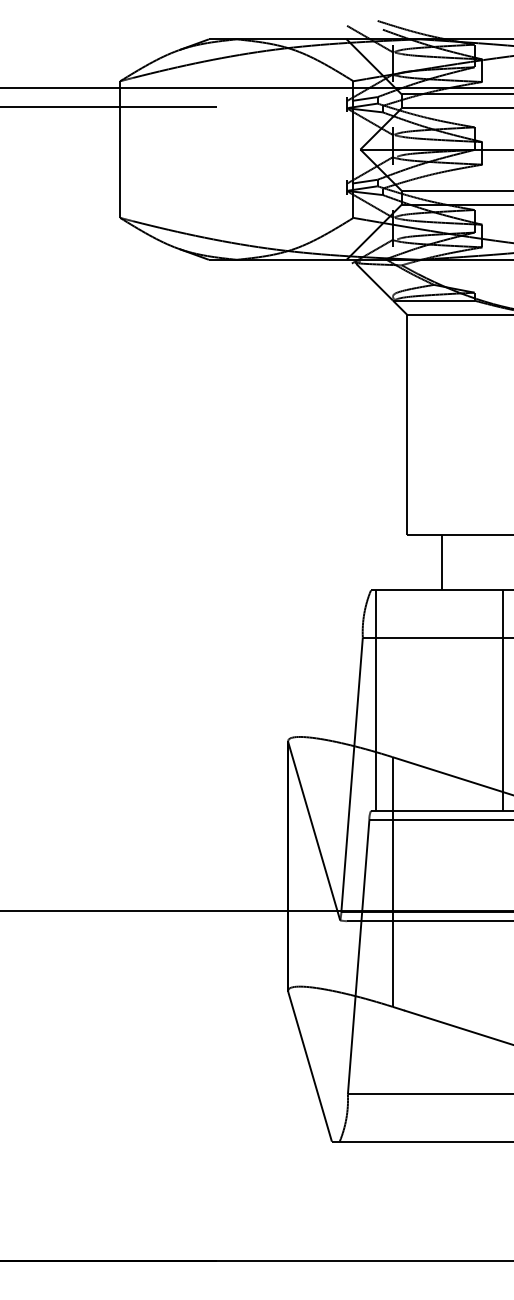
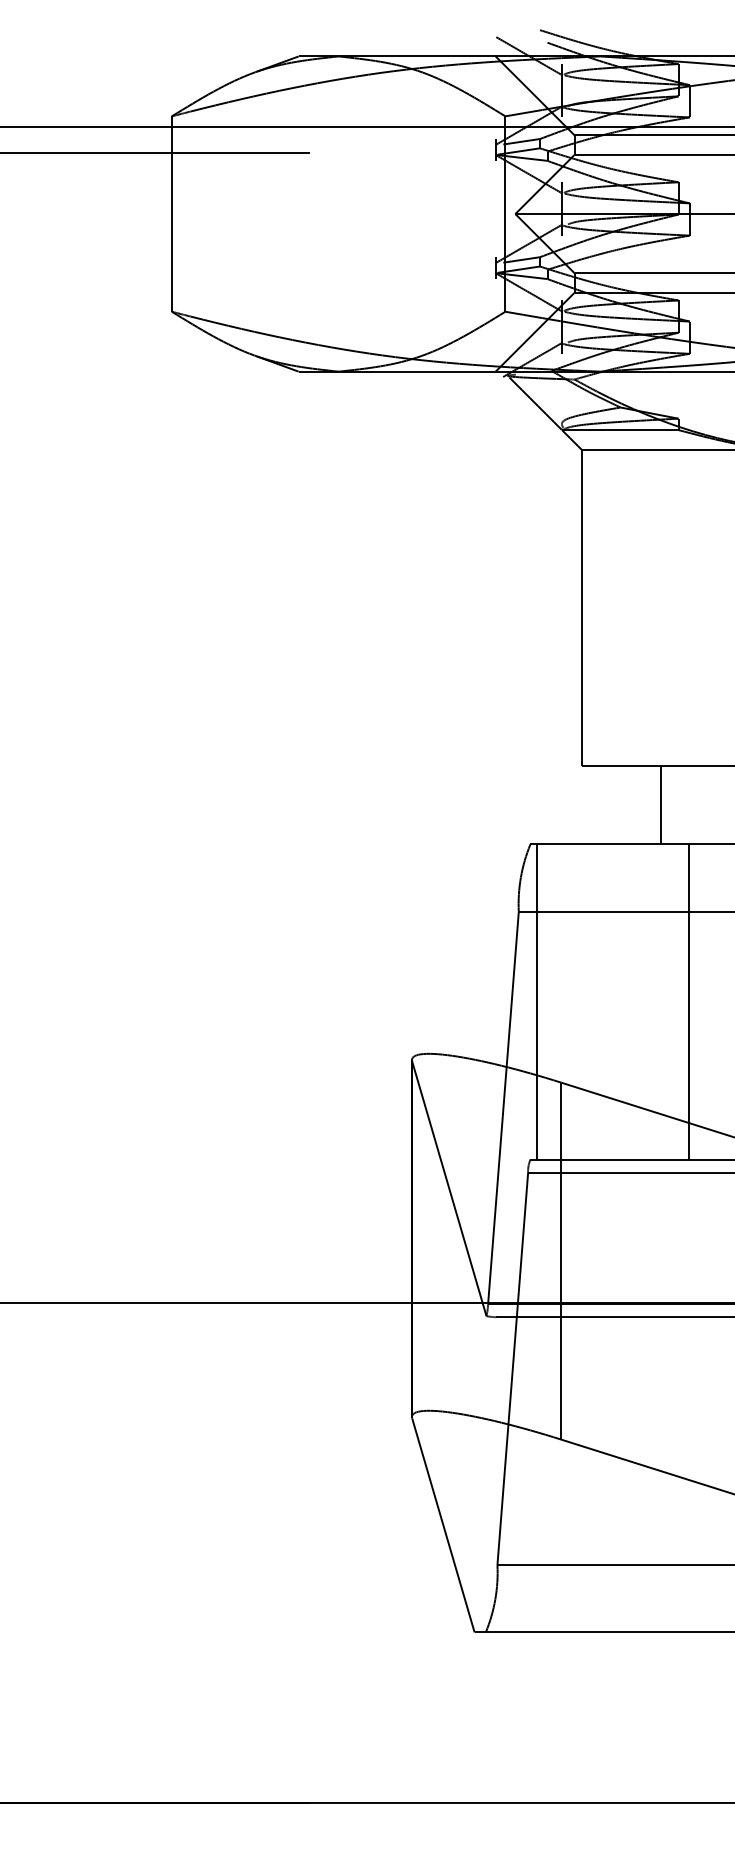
line: (442, 562) -> (661, 804), moved
line: (502, 700) -> (688, 1001), moved

